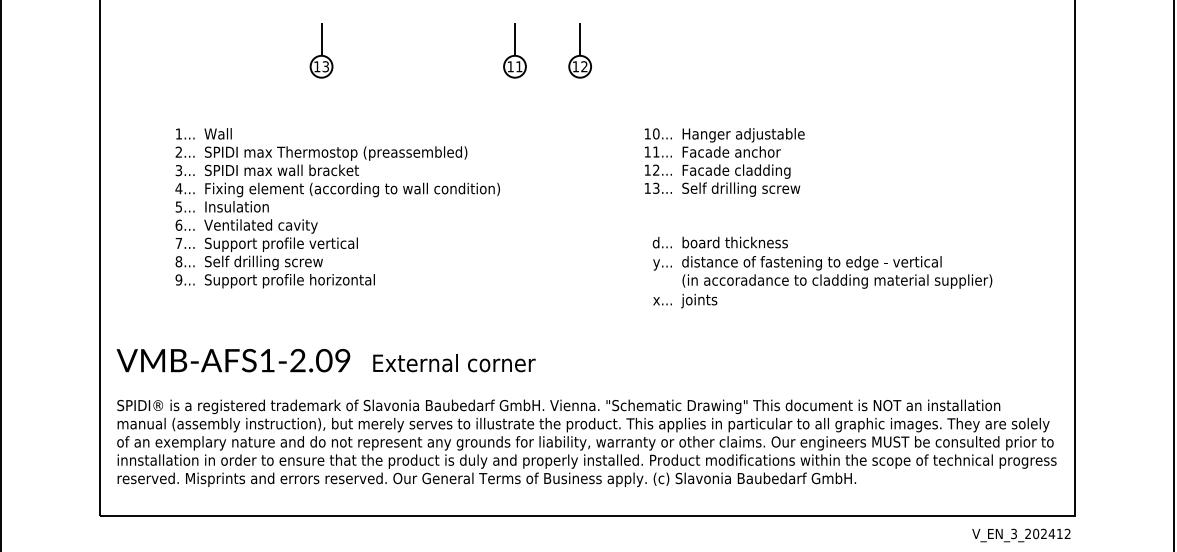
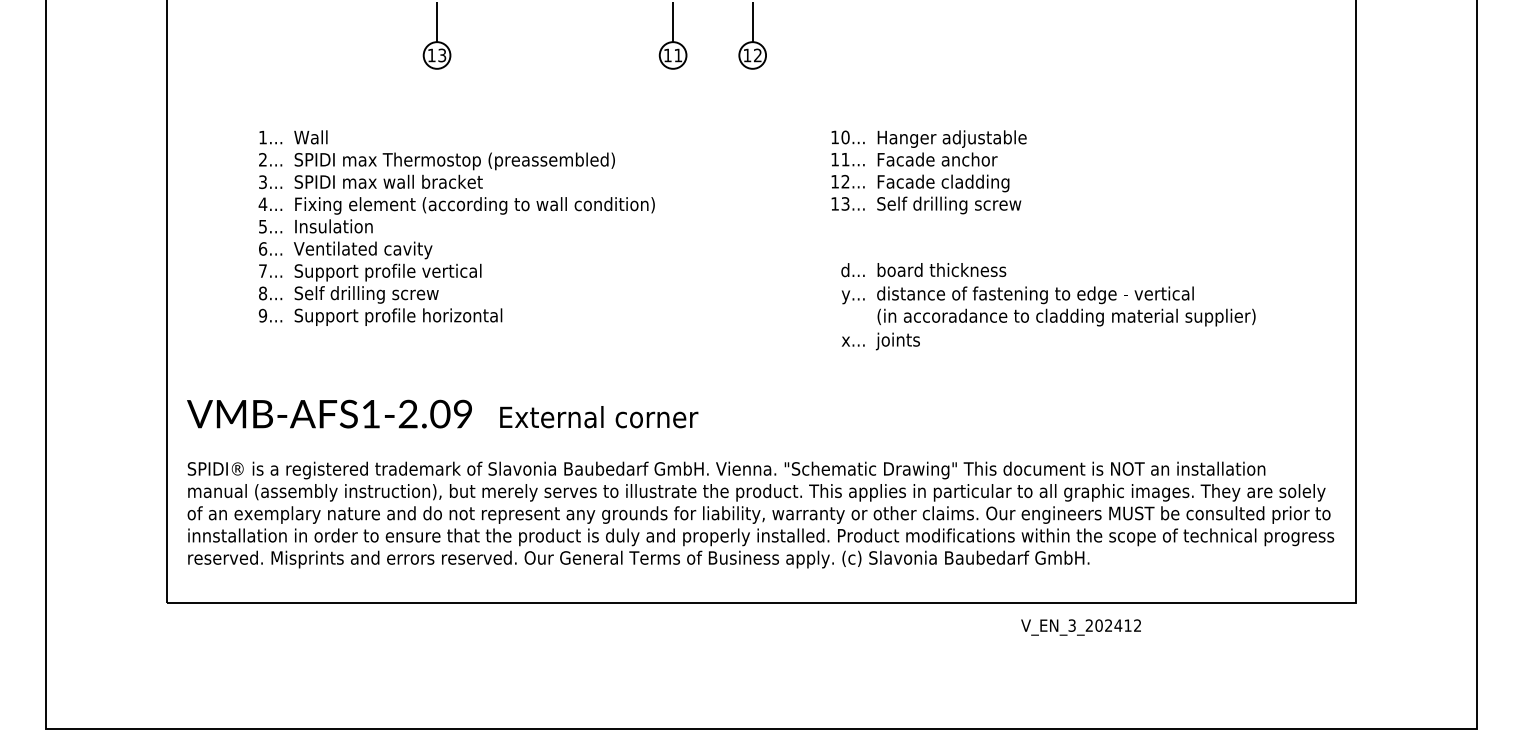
text: (1020, 535) -> (1080, 627), moved

